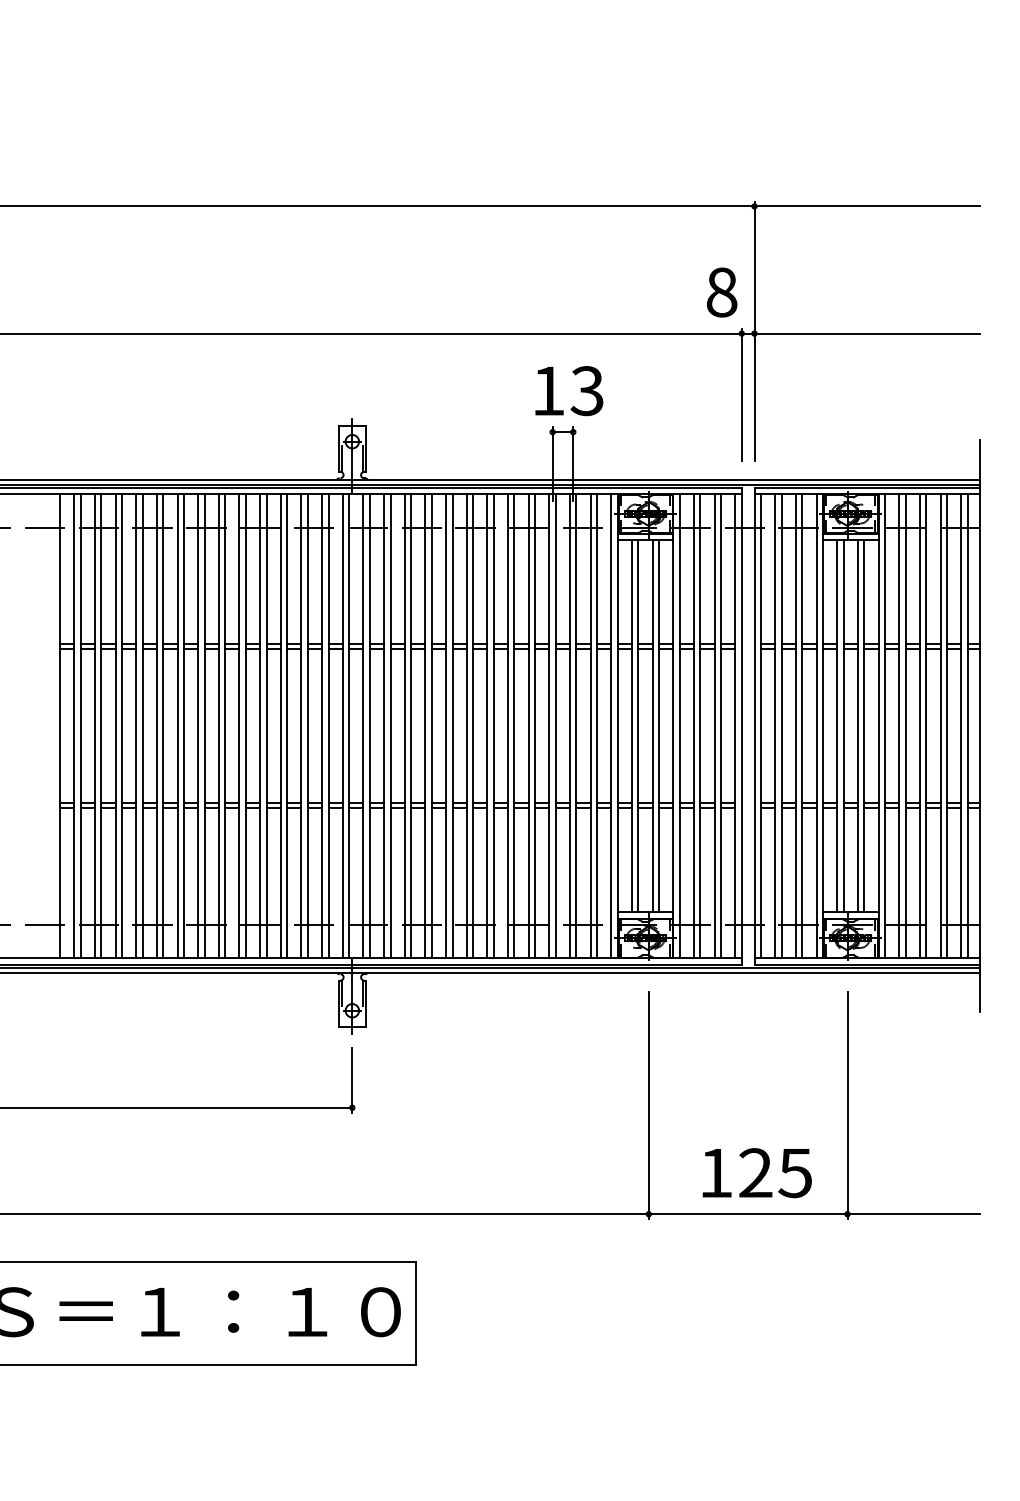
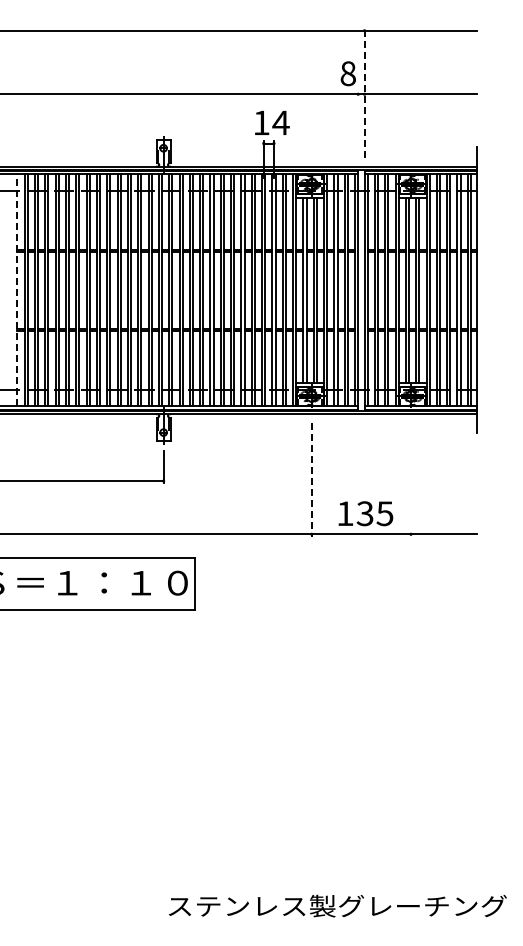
line: (754, 332) -> (364, 93), solid -> dashed
text: (586, 390) -> (280, 122), 13 -> 14
line: (742, 394) -> (358, 124), removed
line: (59, 726) -> (17, 290), solid -> dashed
line: (648, 1104) -> (311, 479), solid -> dashed
line: (848, 1104) -> (411, 479), removed
text: (754, 1172) -> (364, 513), 125 -> 135

